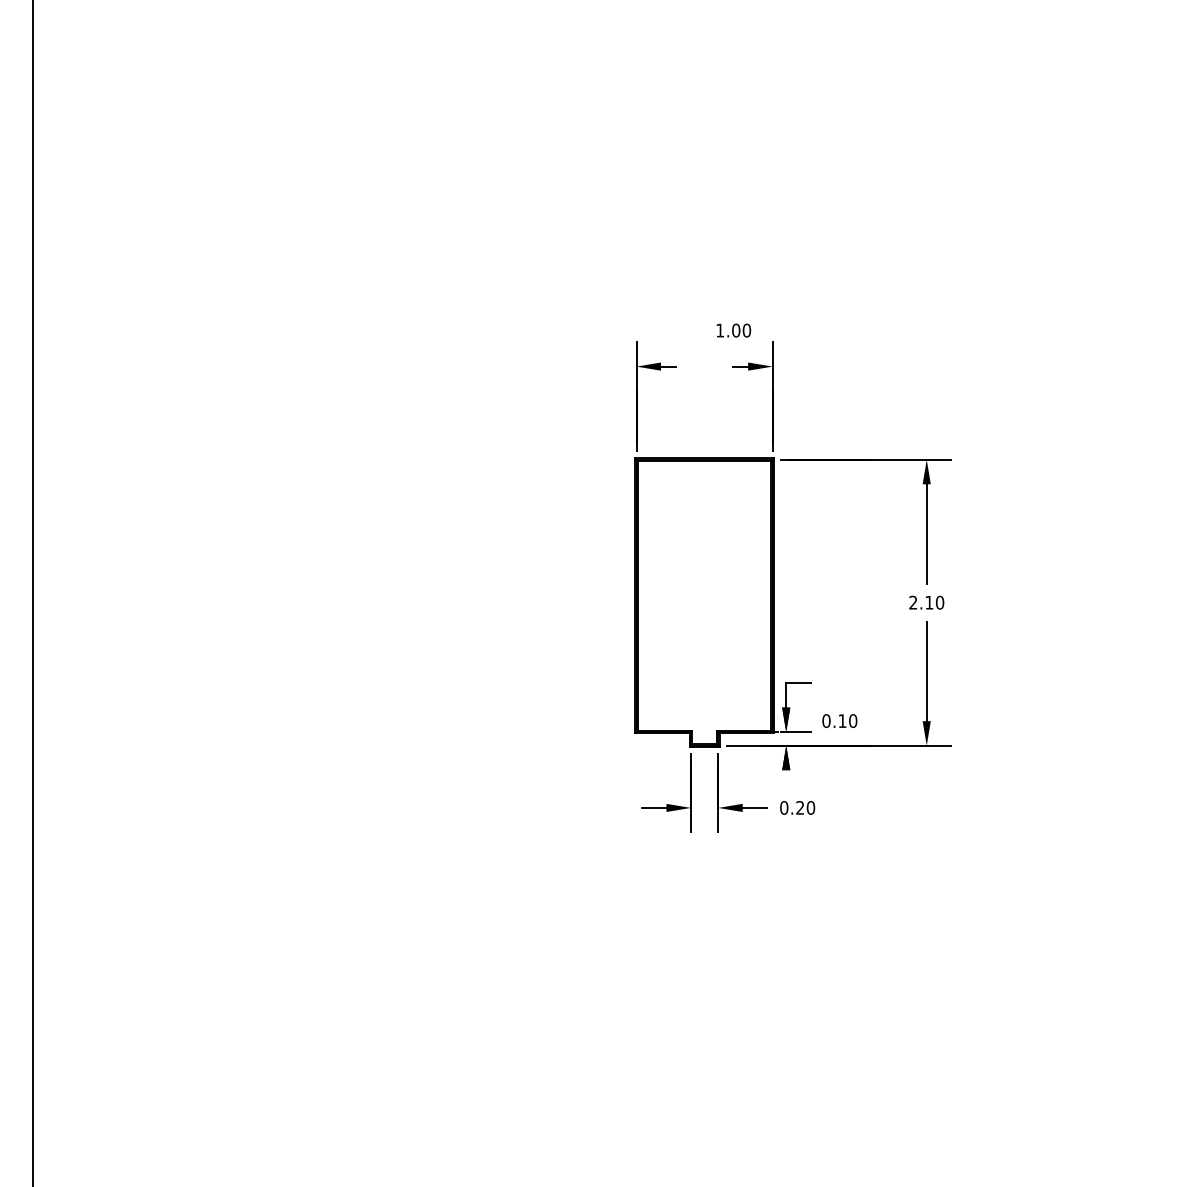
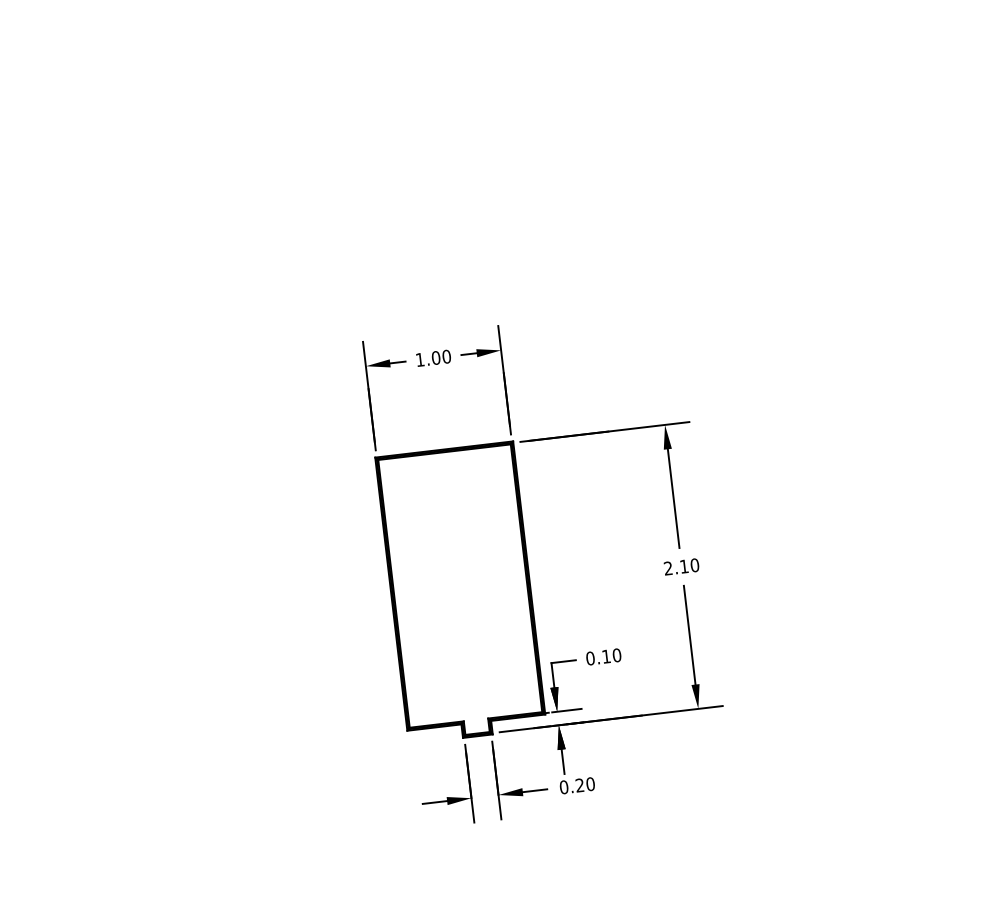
text: (733, 330) -> (433, 358), moved
text: (839, 720) -> (603, 656), moved
line: (786, 782) -> (563, 761), added

